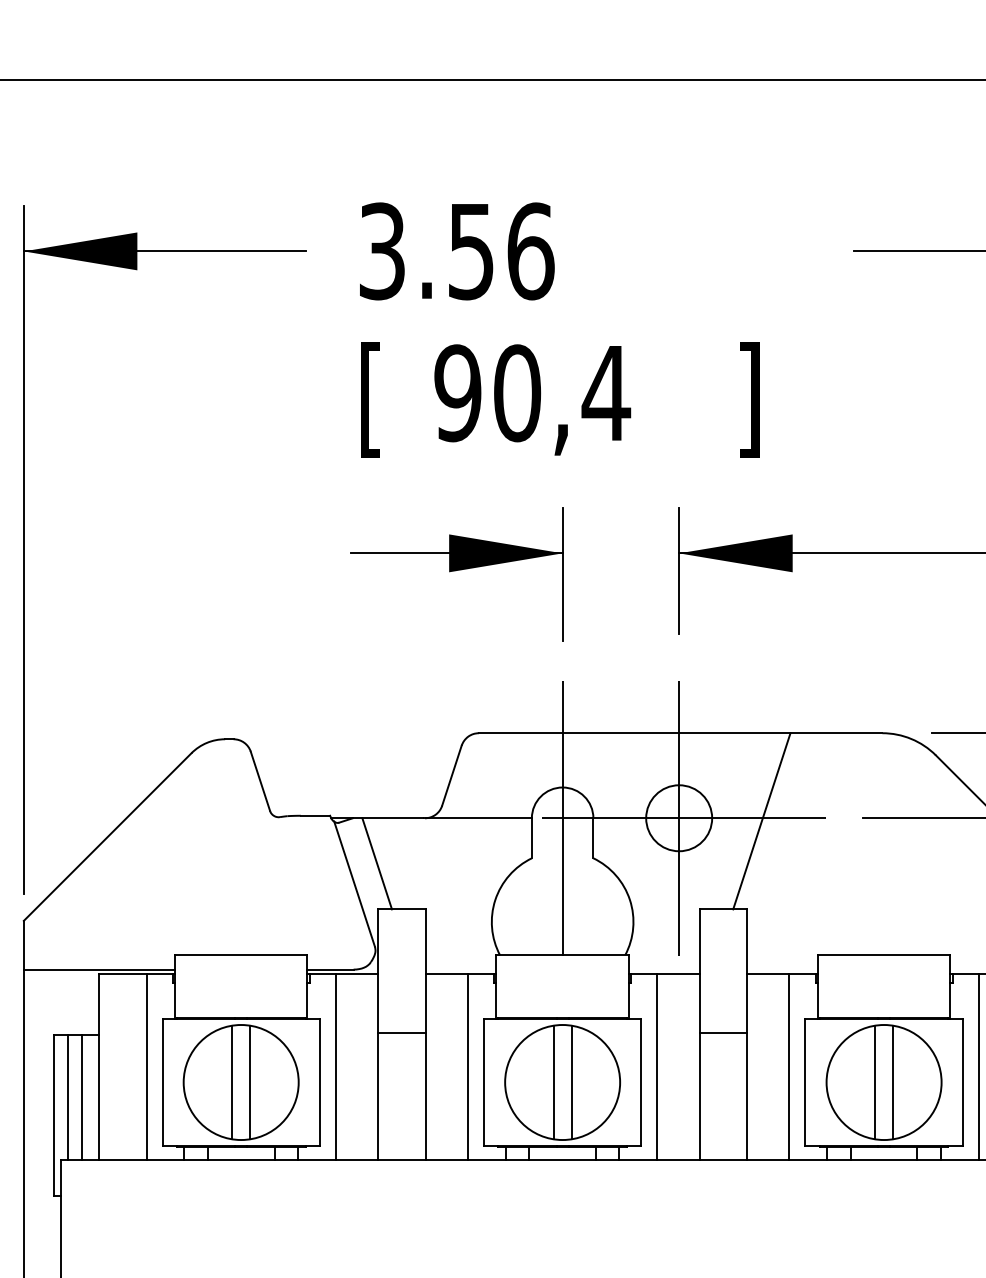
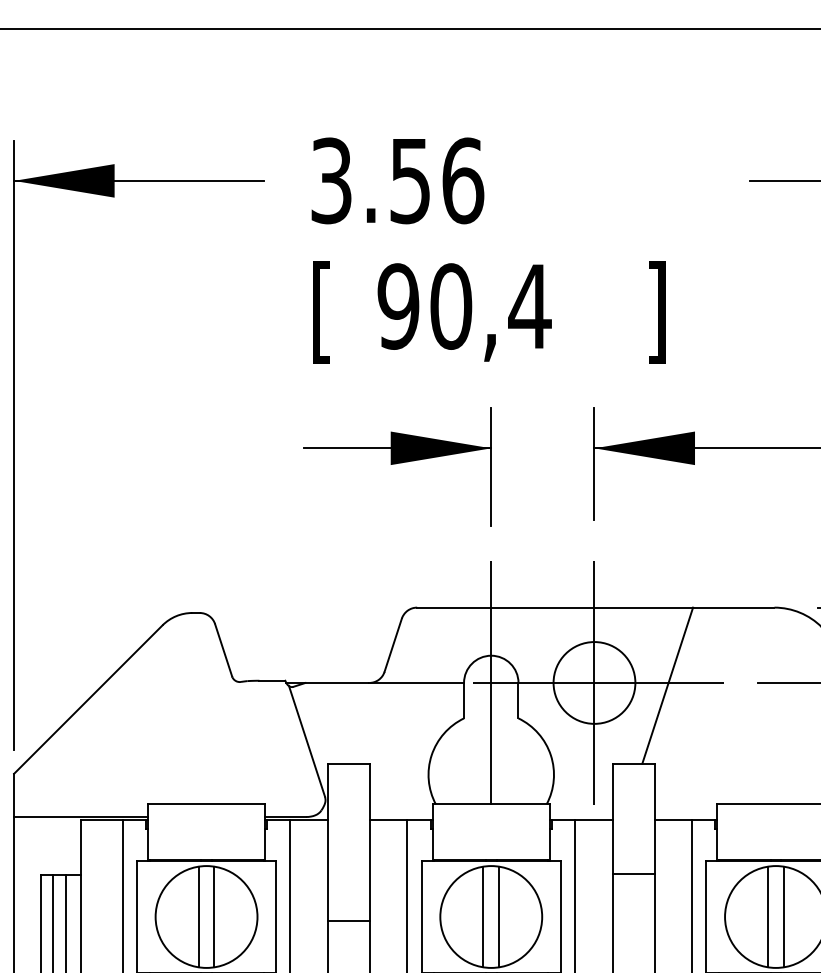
circle: (679, 818) -> (594, 683), size x1.4
line: (376, 863) -> (326, 723), removed
line: (401, 1033) -> (348, 921), moved

